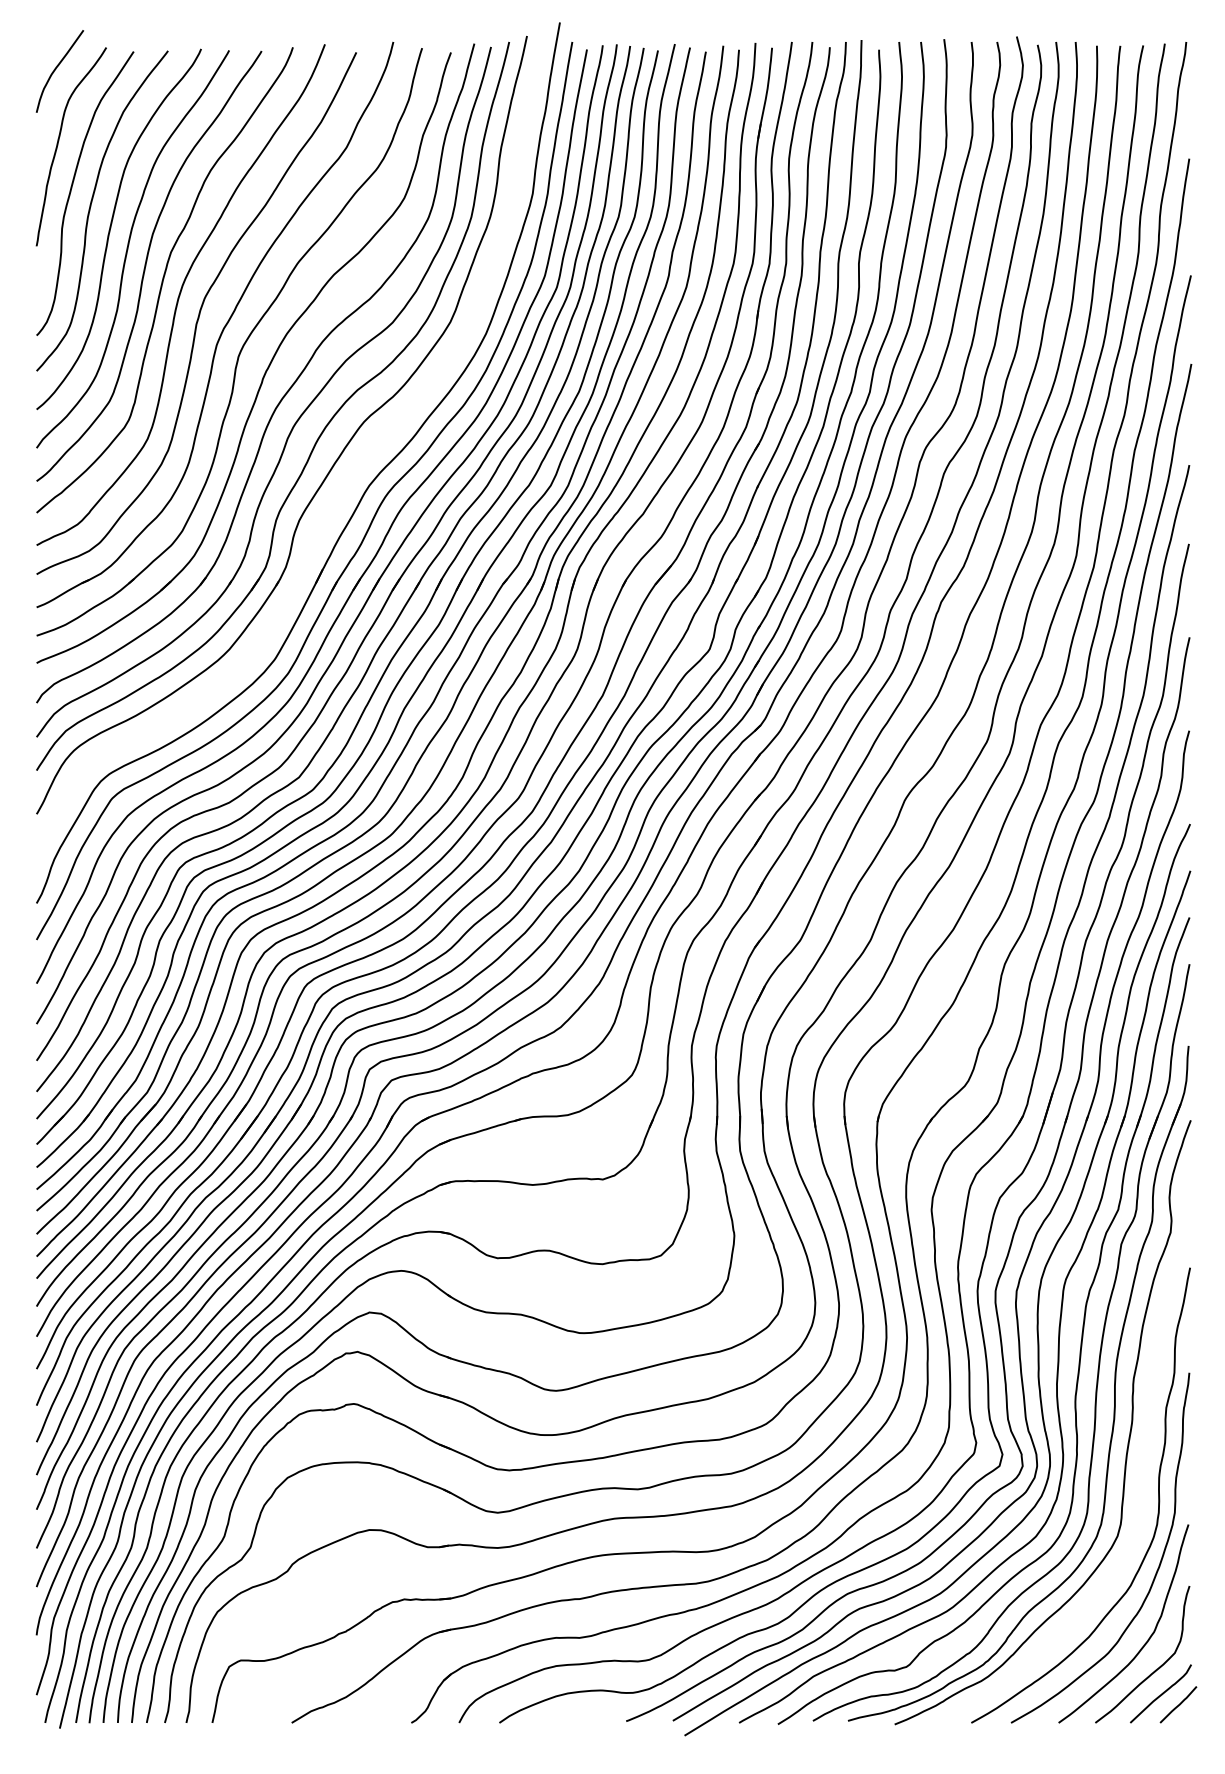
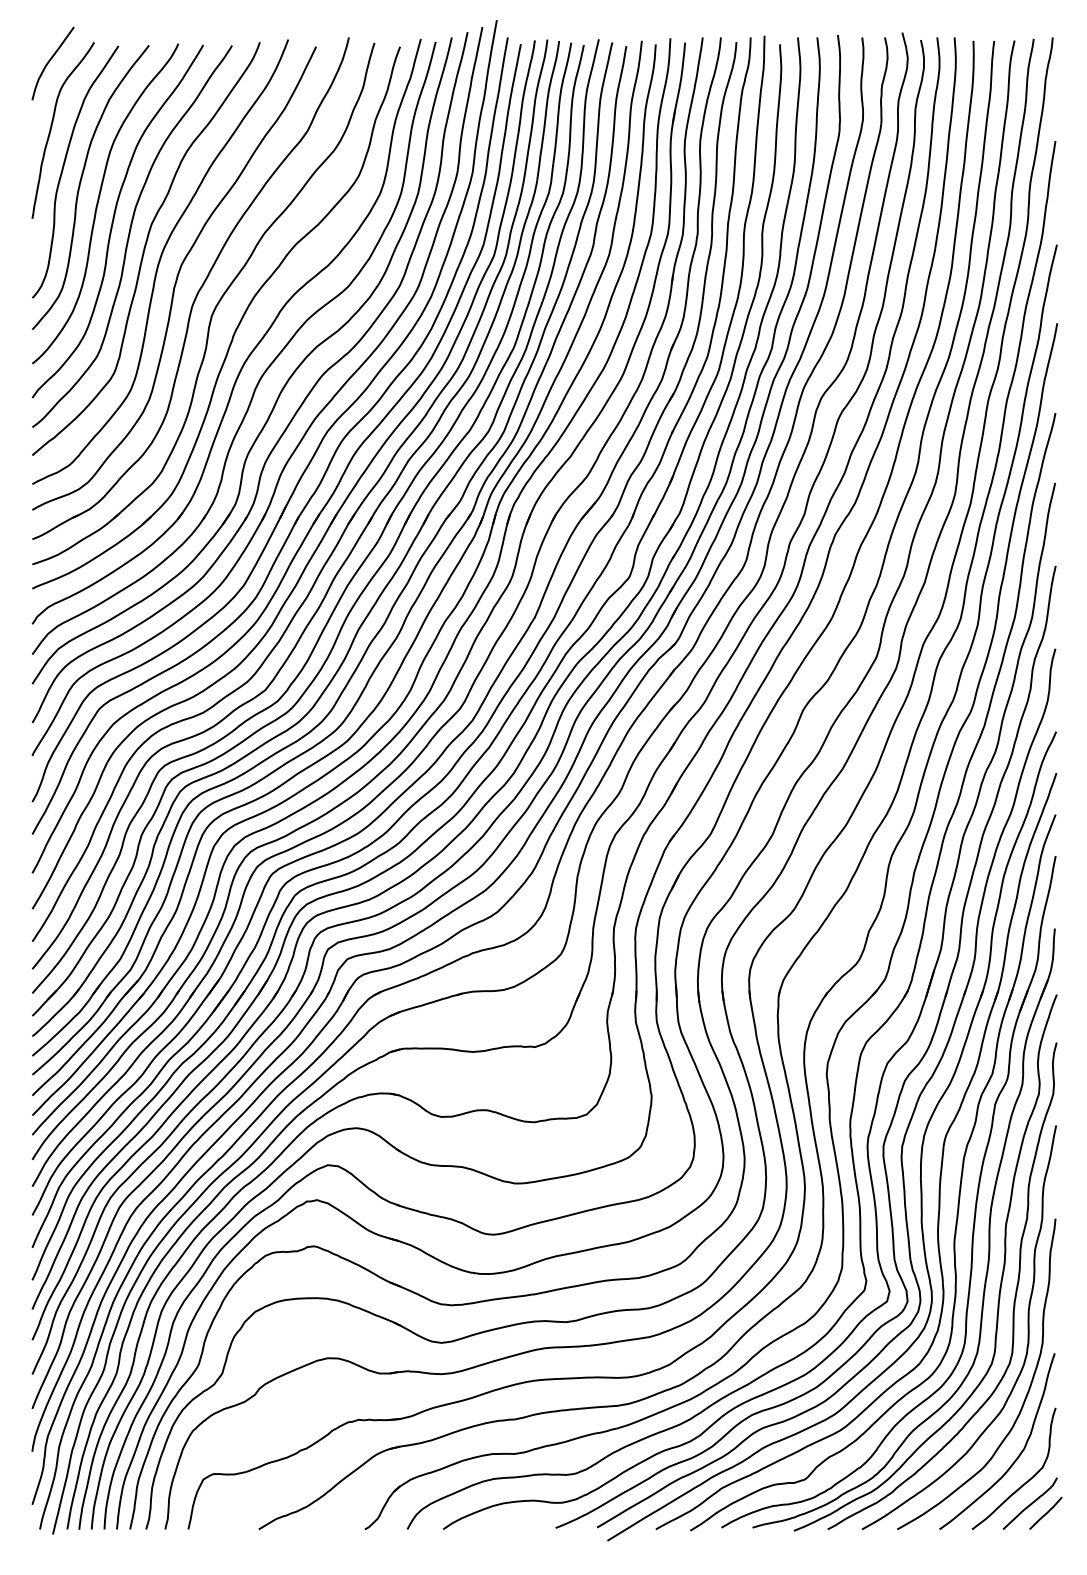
part: (348, 479) -> (309, 425), added
curve: (1142, 1464) -> (1013, 1300), added

